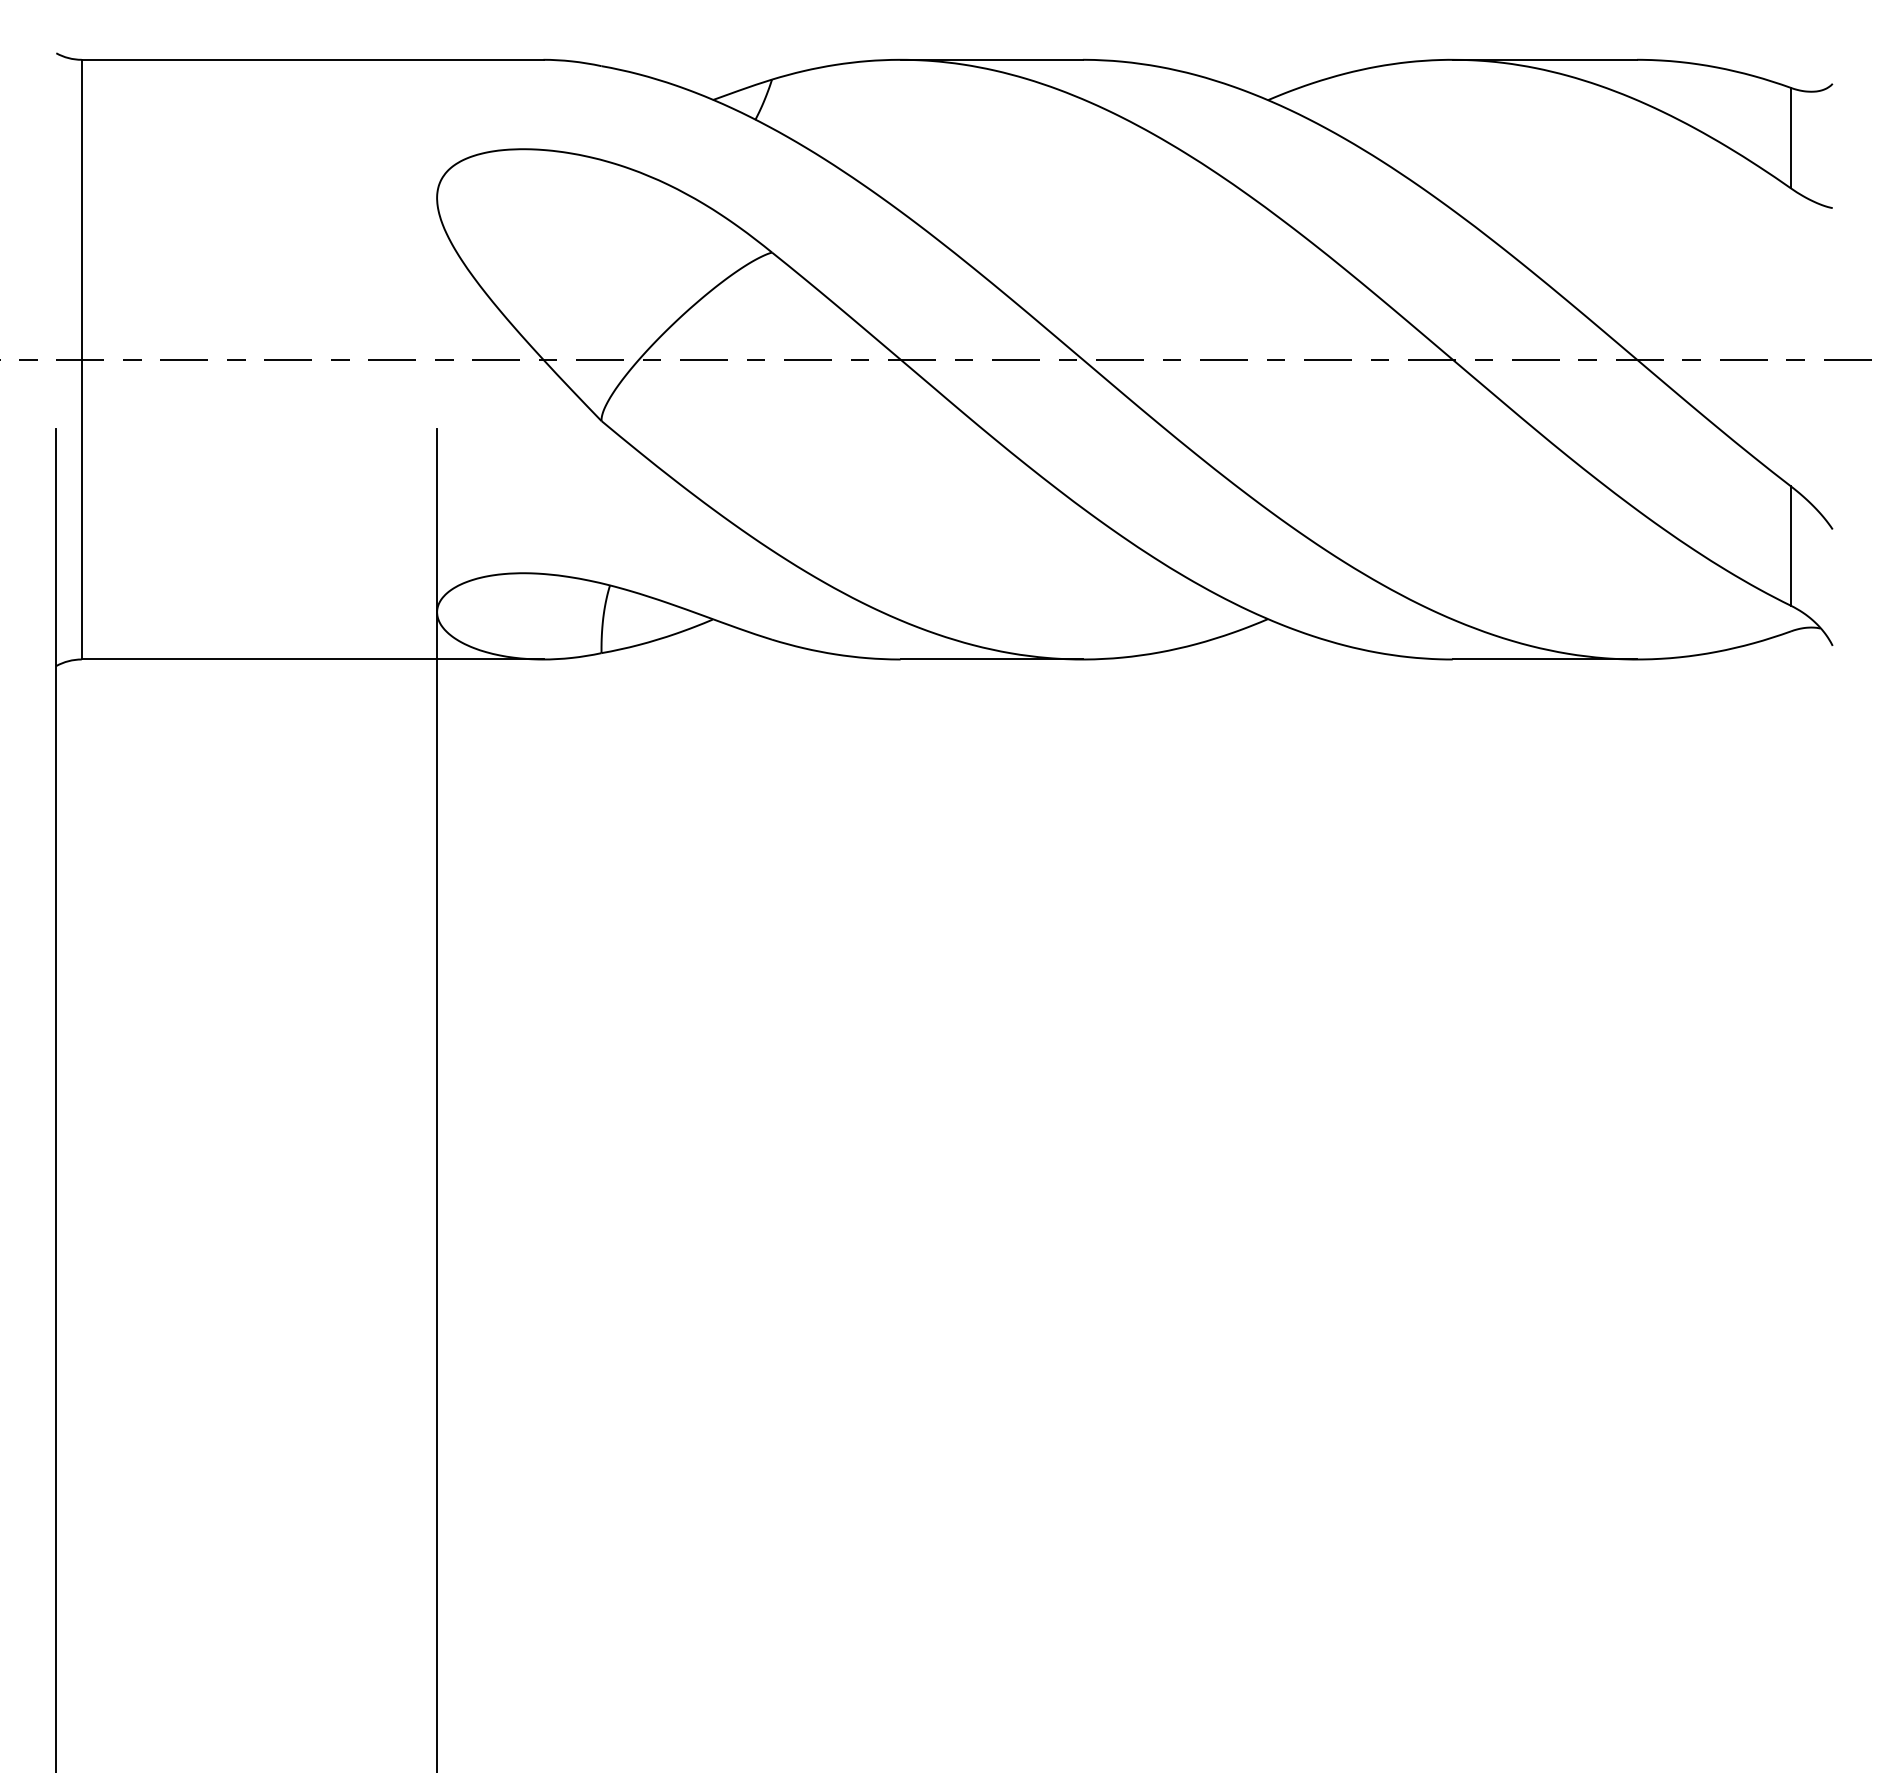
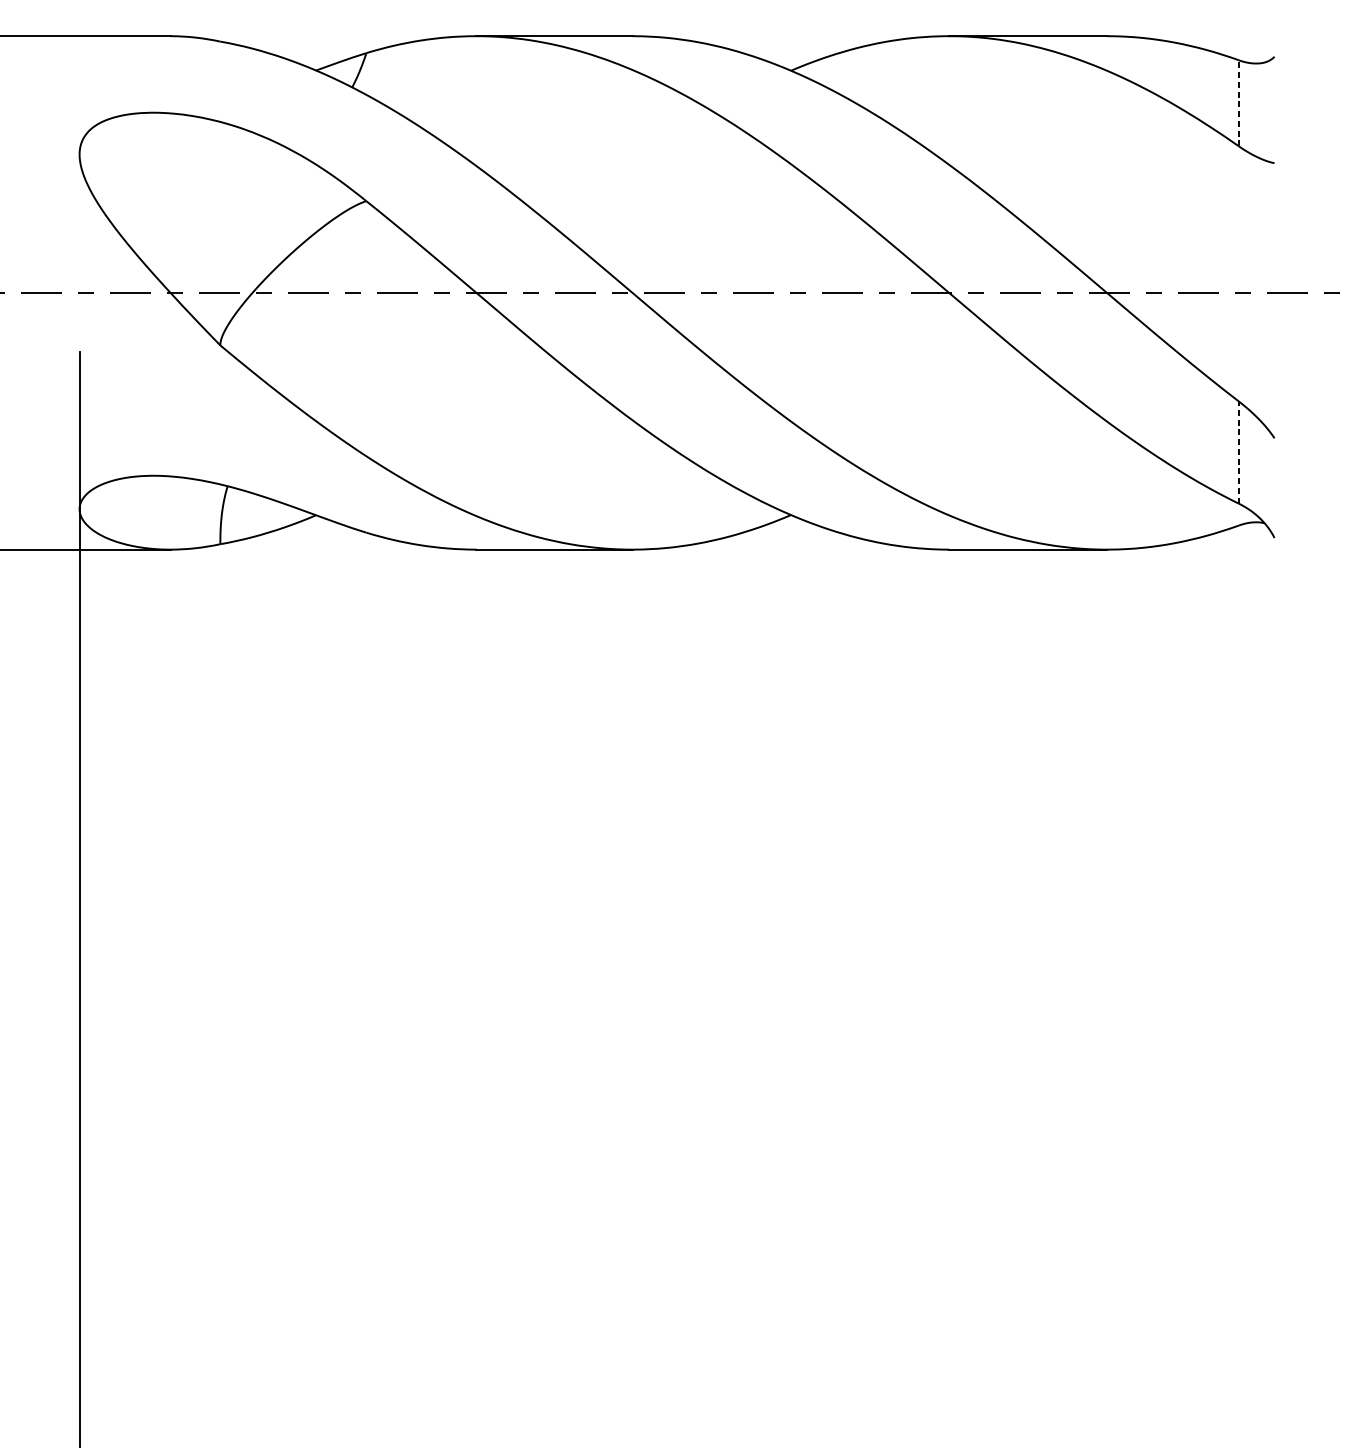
line: (1791, 137) -> (1239, 102), solid -> dashed
line: (1791, 546) -> (1239, 452), solid -> dashed

